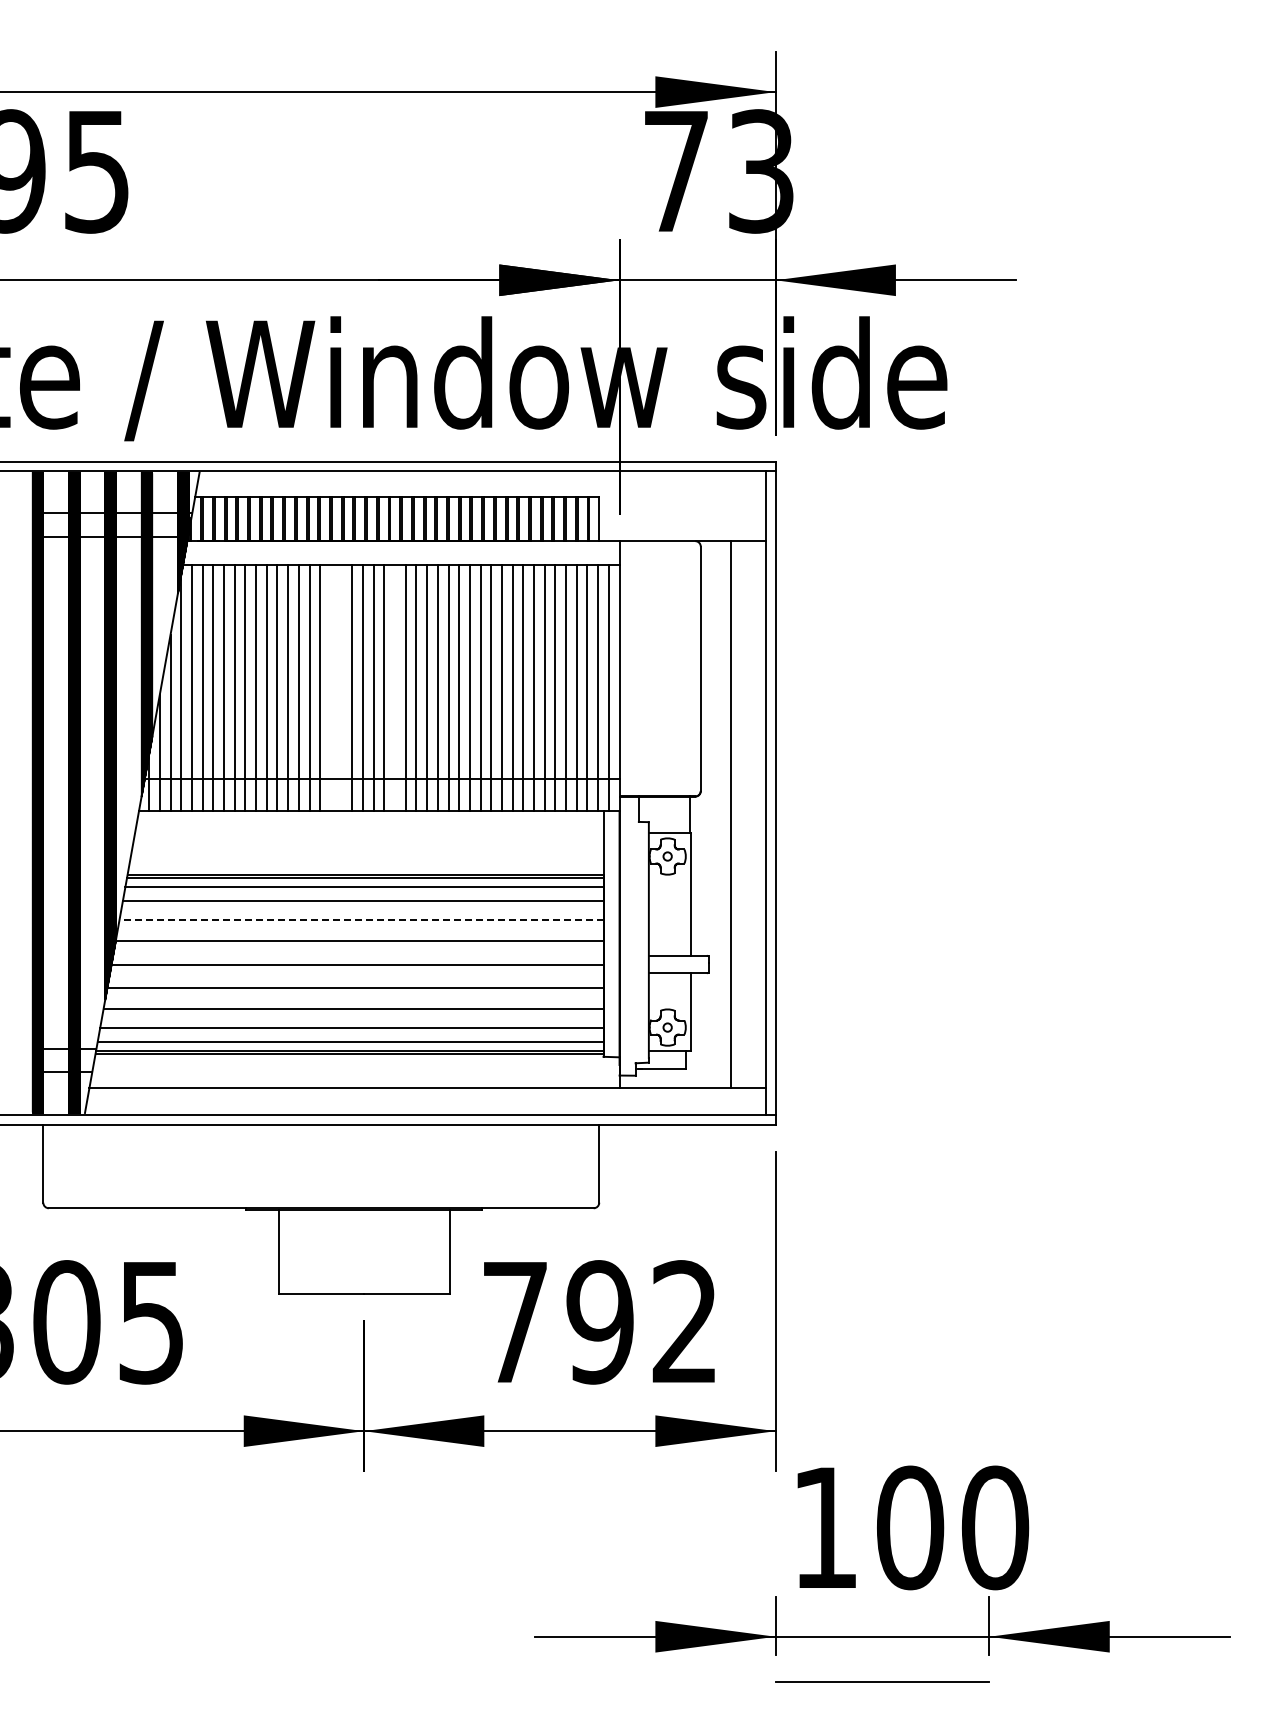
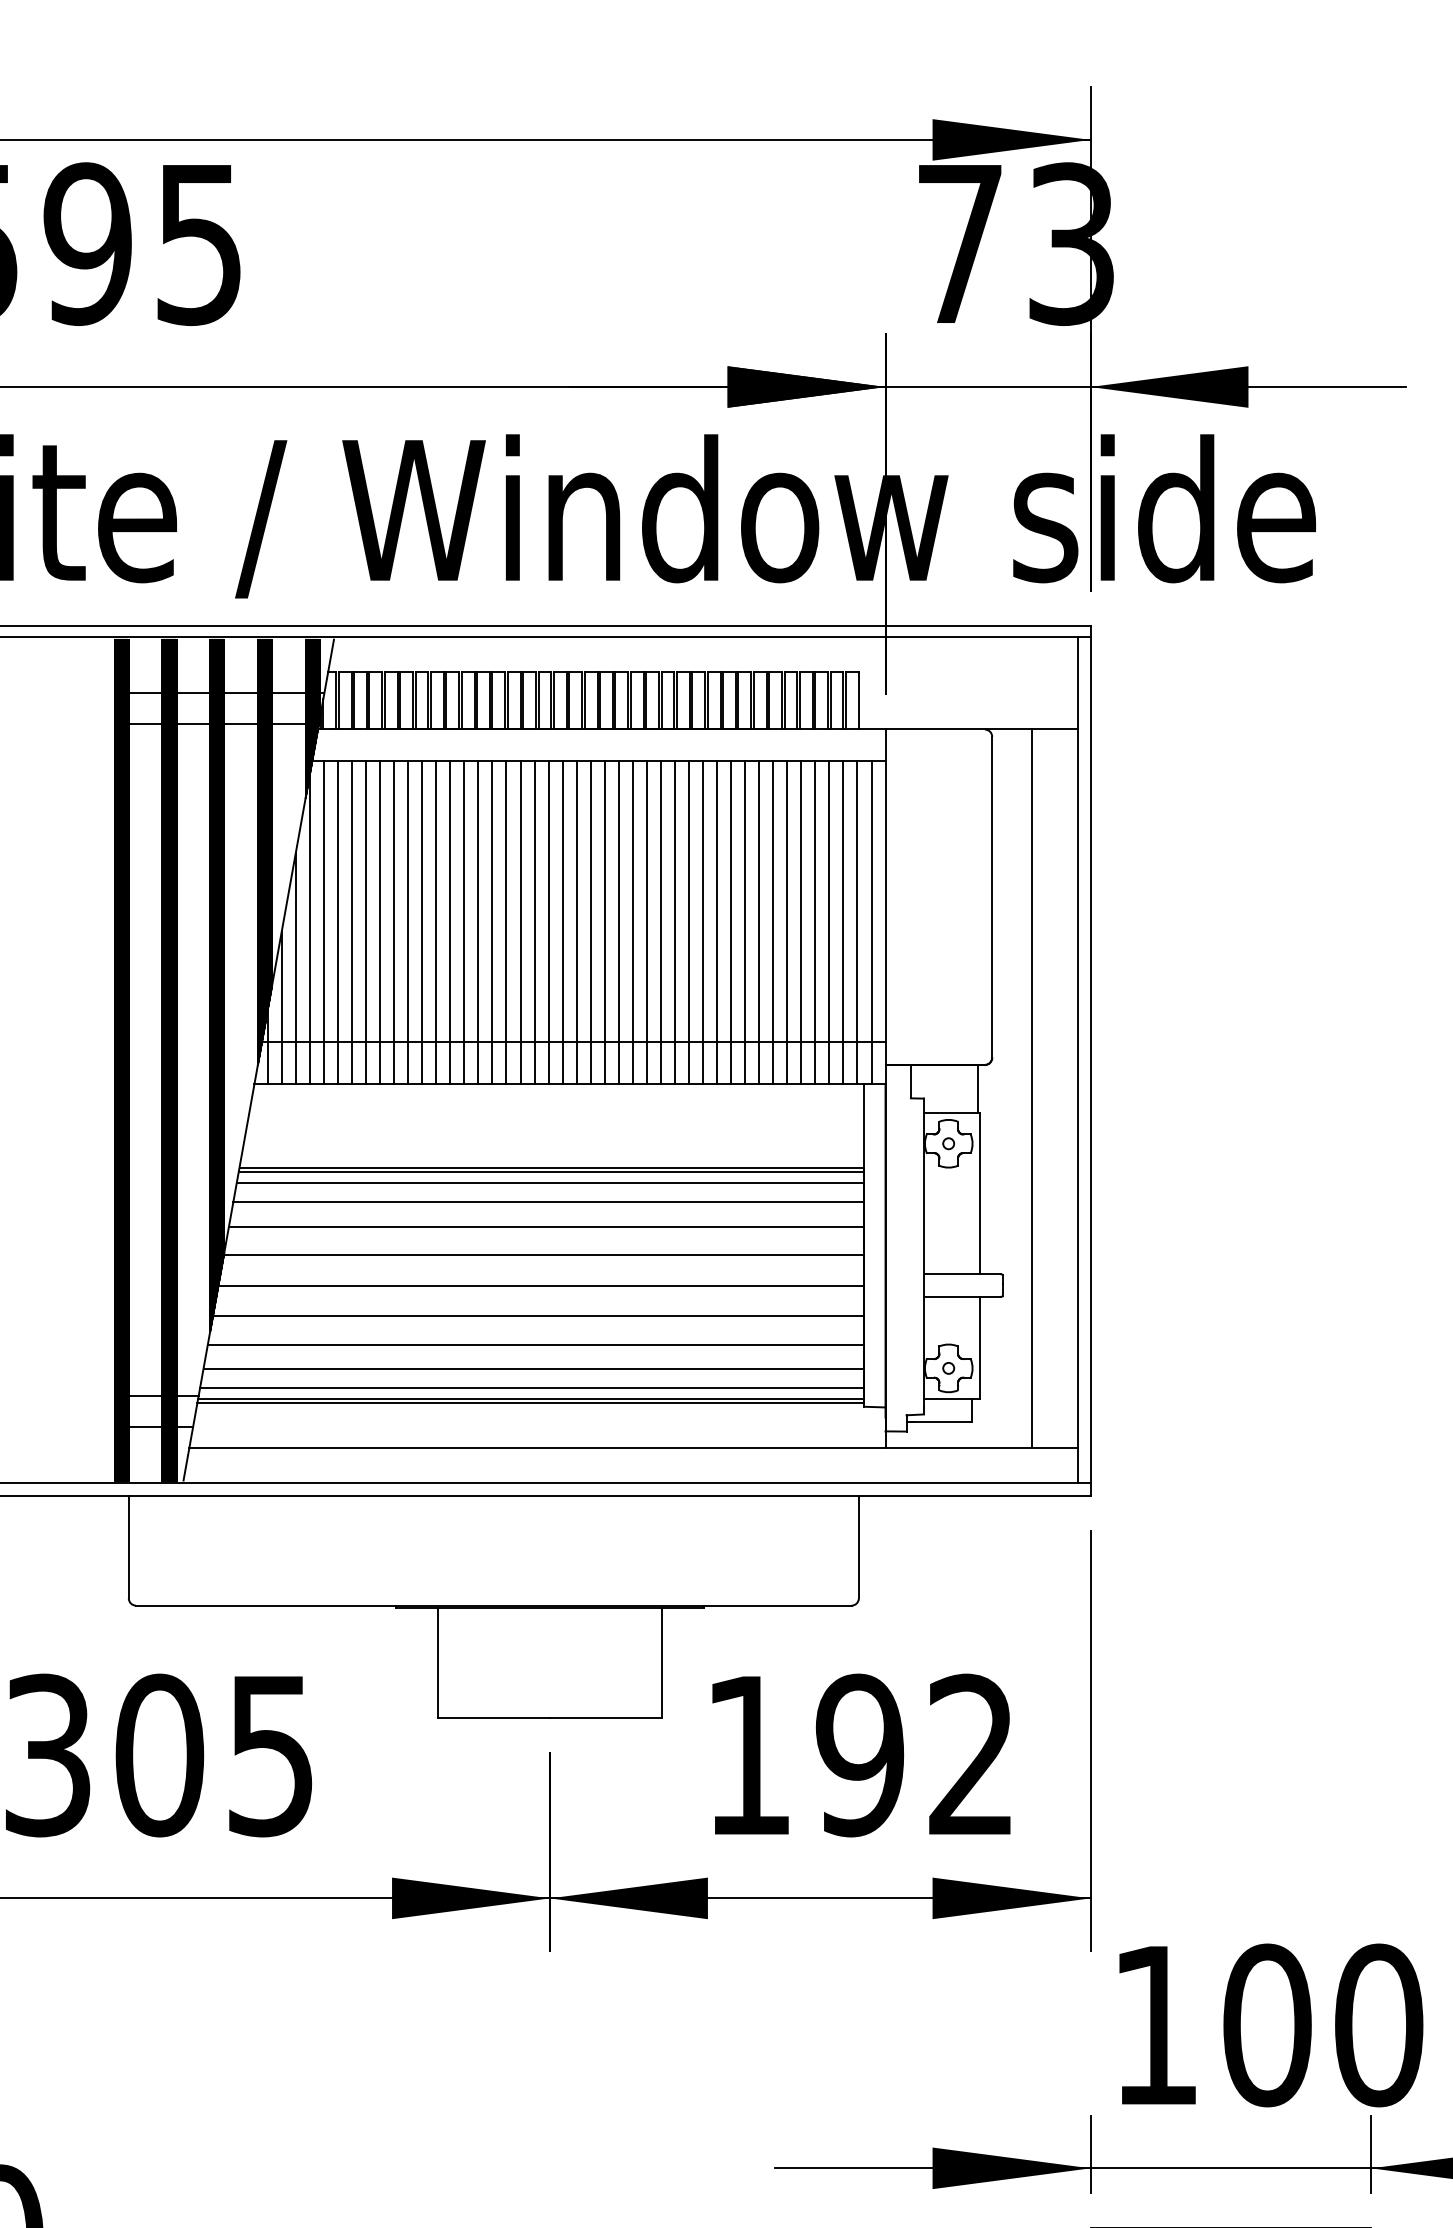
line: (330, 688) -> (505, 923), added
line: (341, 688) -> (520, 923), added
line: (395, 688) -> (591, 923), added
line: (361, 919) -> (546, 1226), dashed -> solid
text: (515, 1322) -> (748, 1755), 792 -> 192

